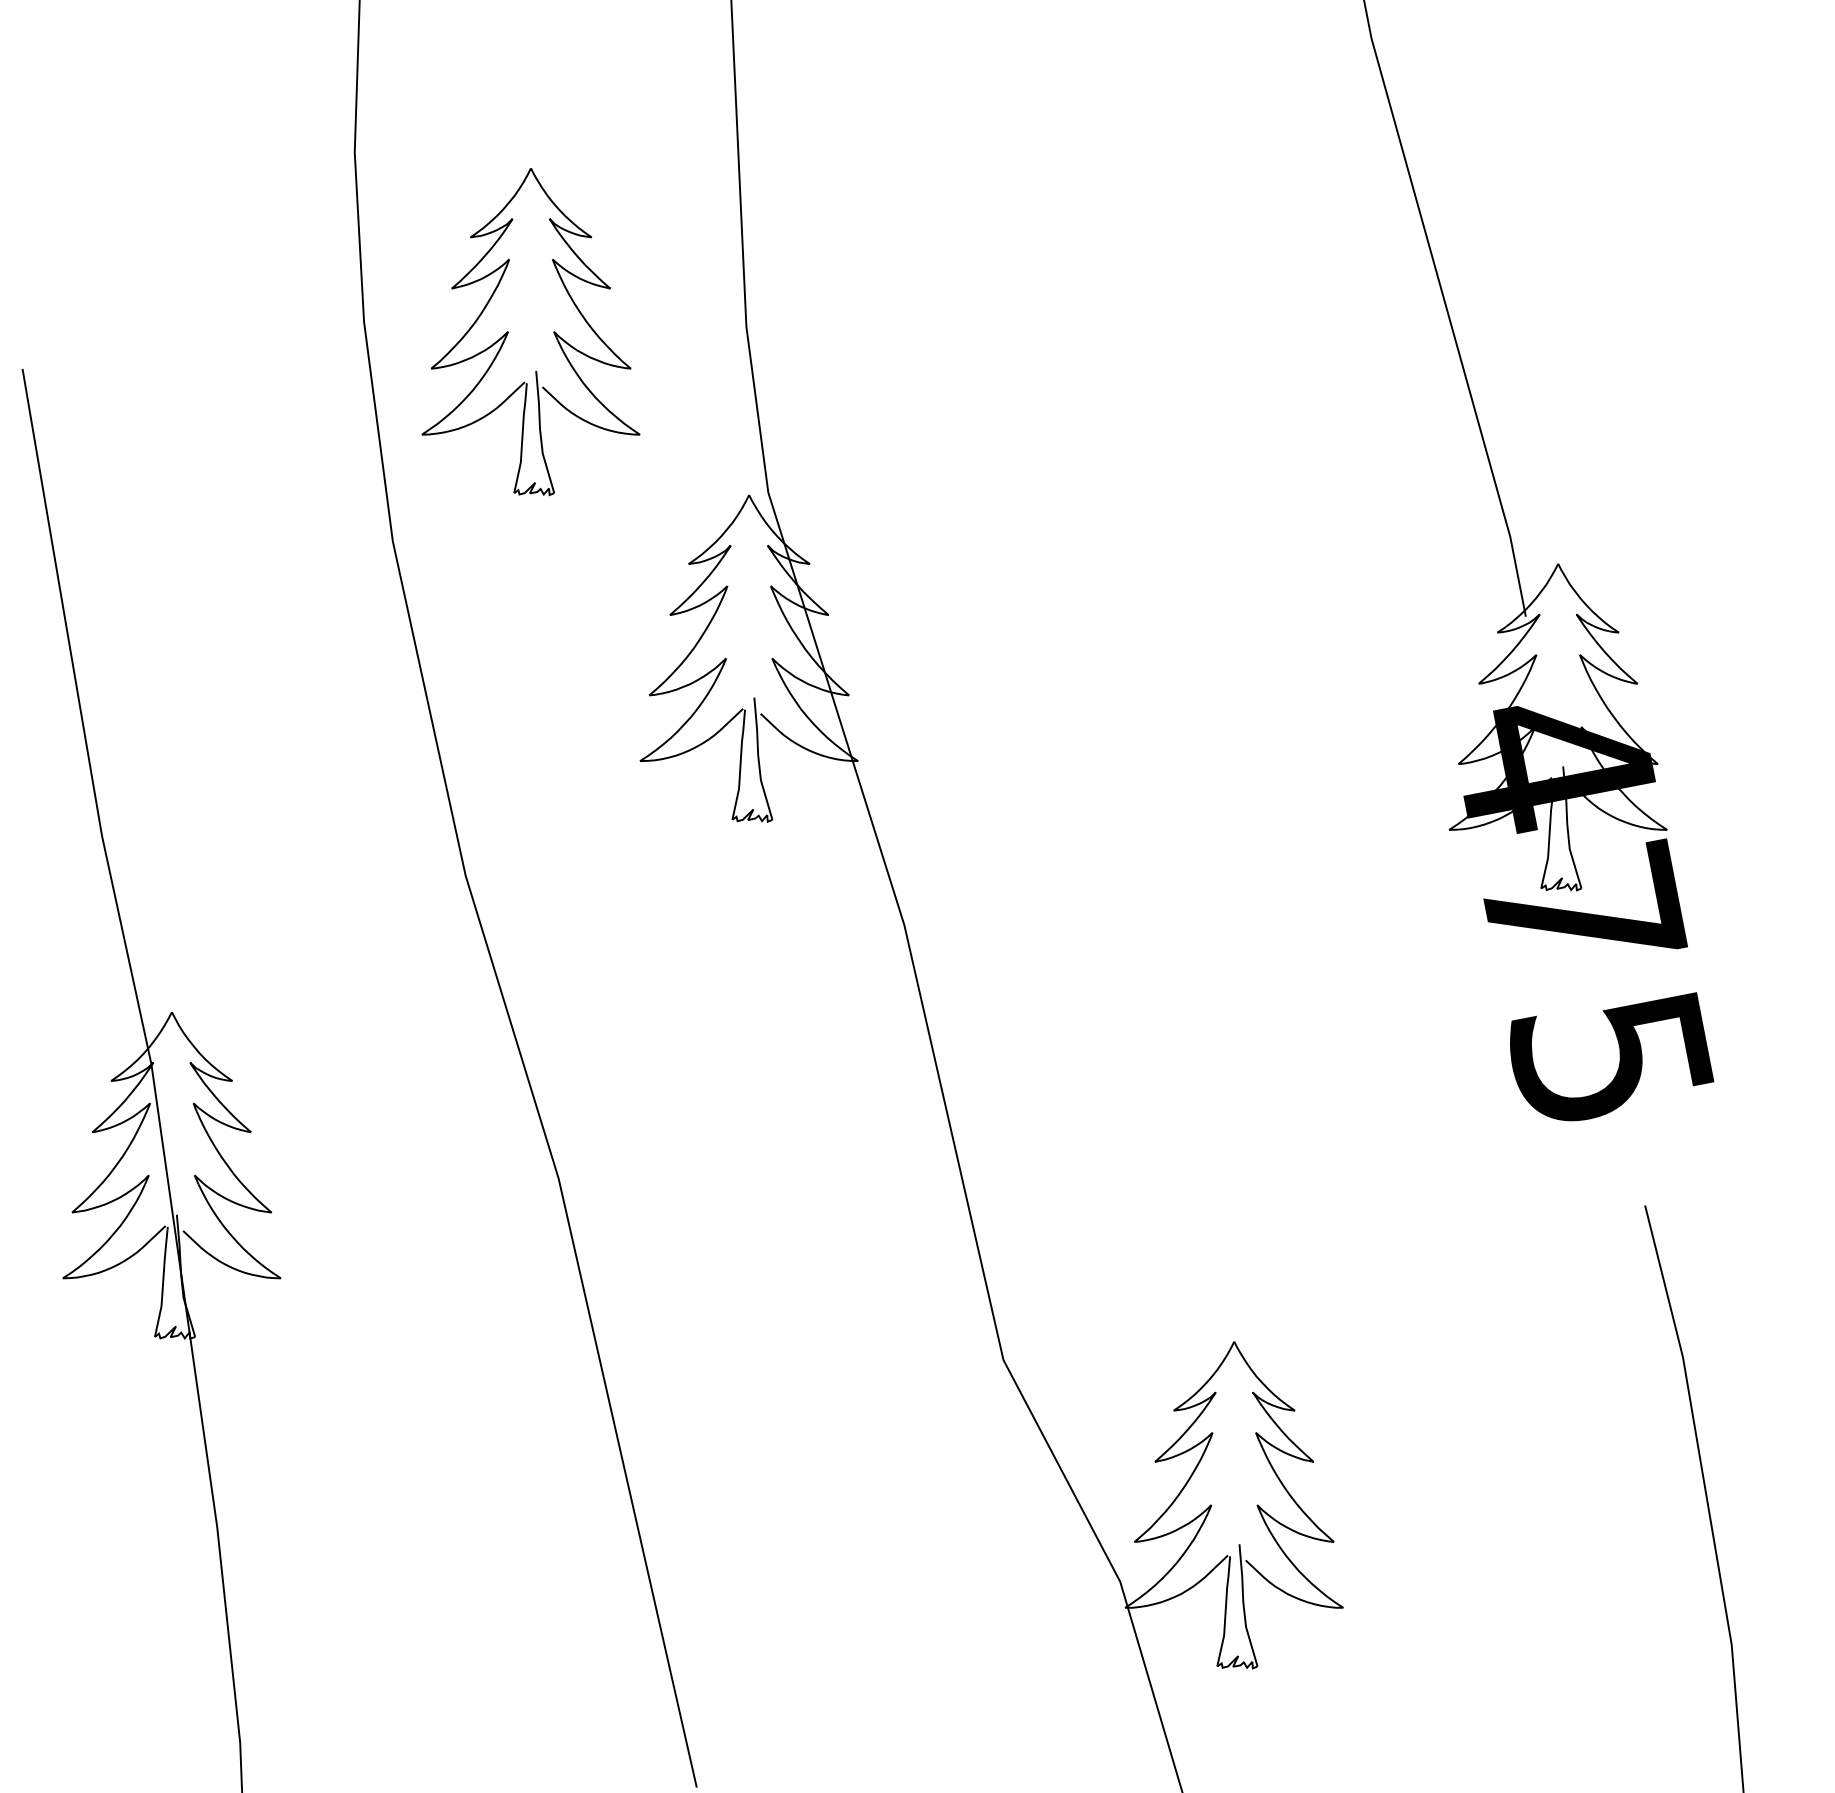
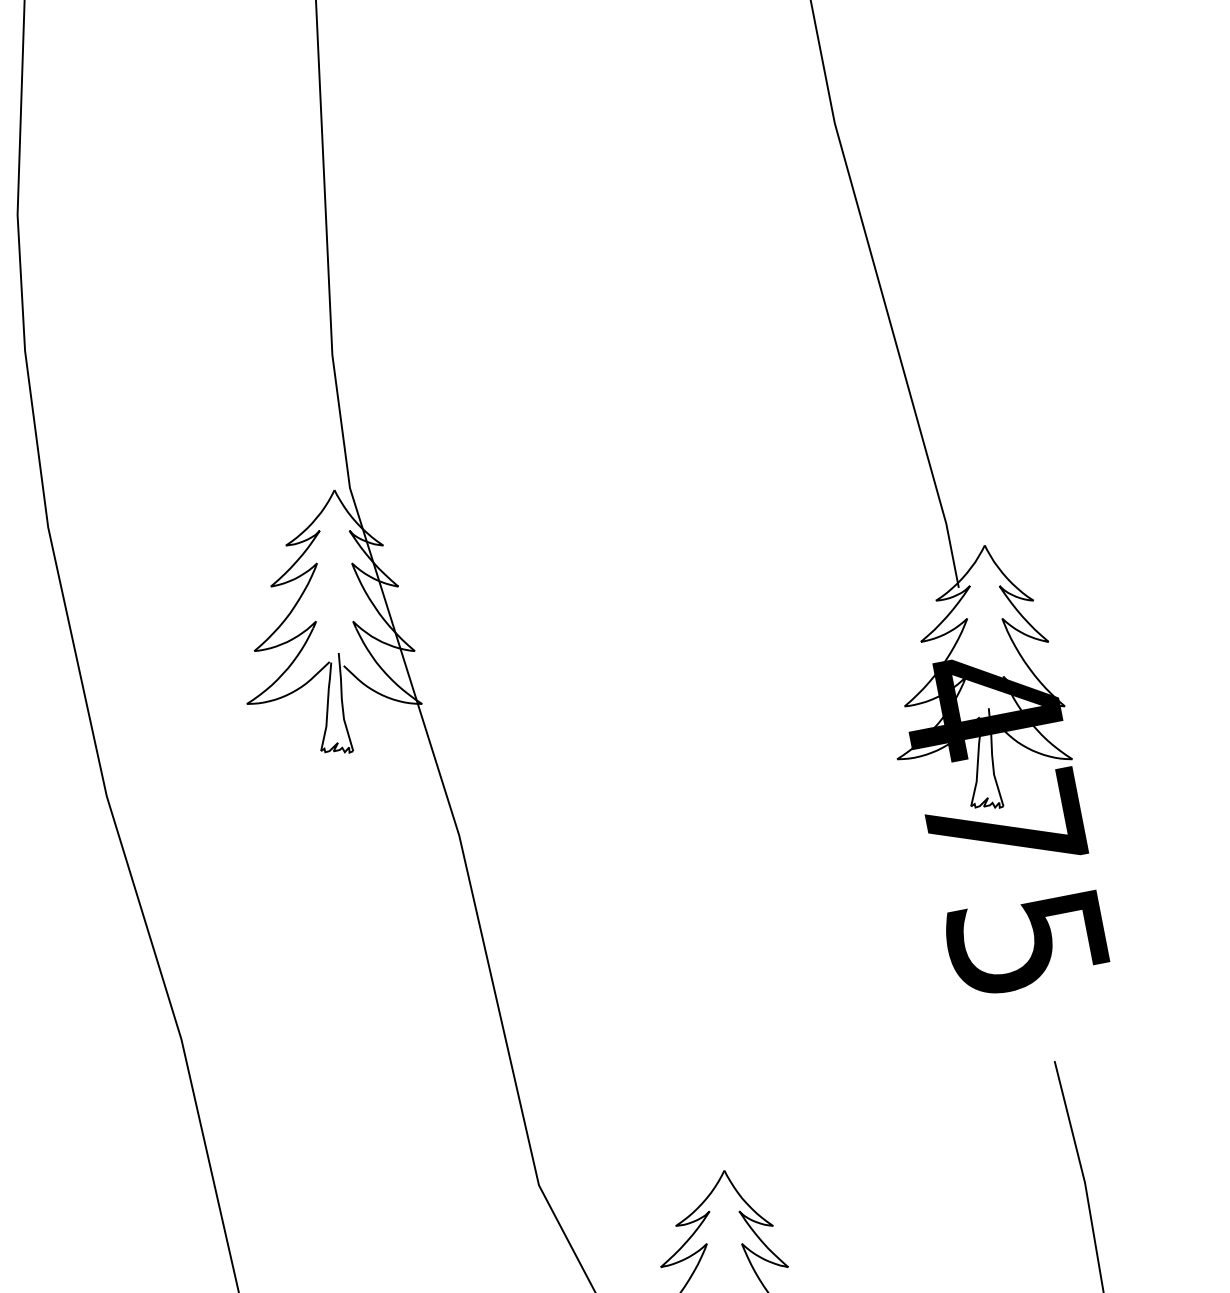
part: (508, 332) -> (141, 359), removed

